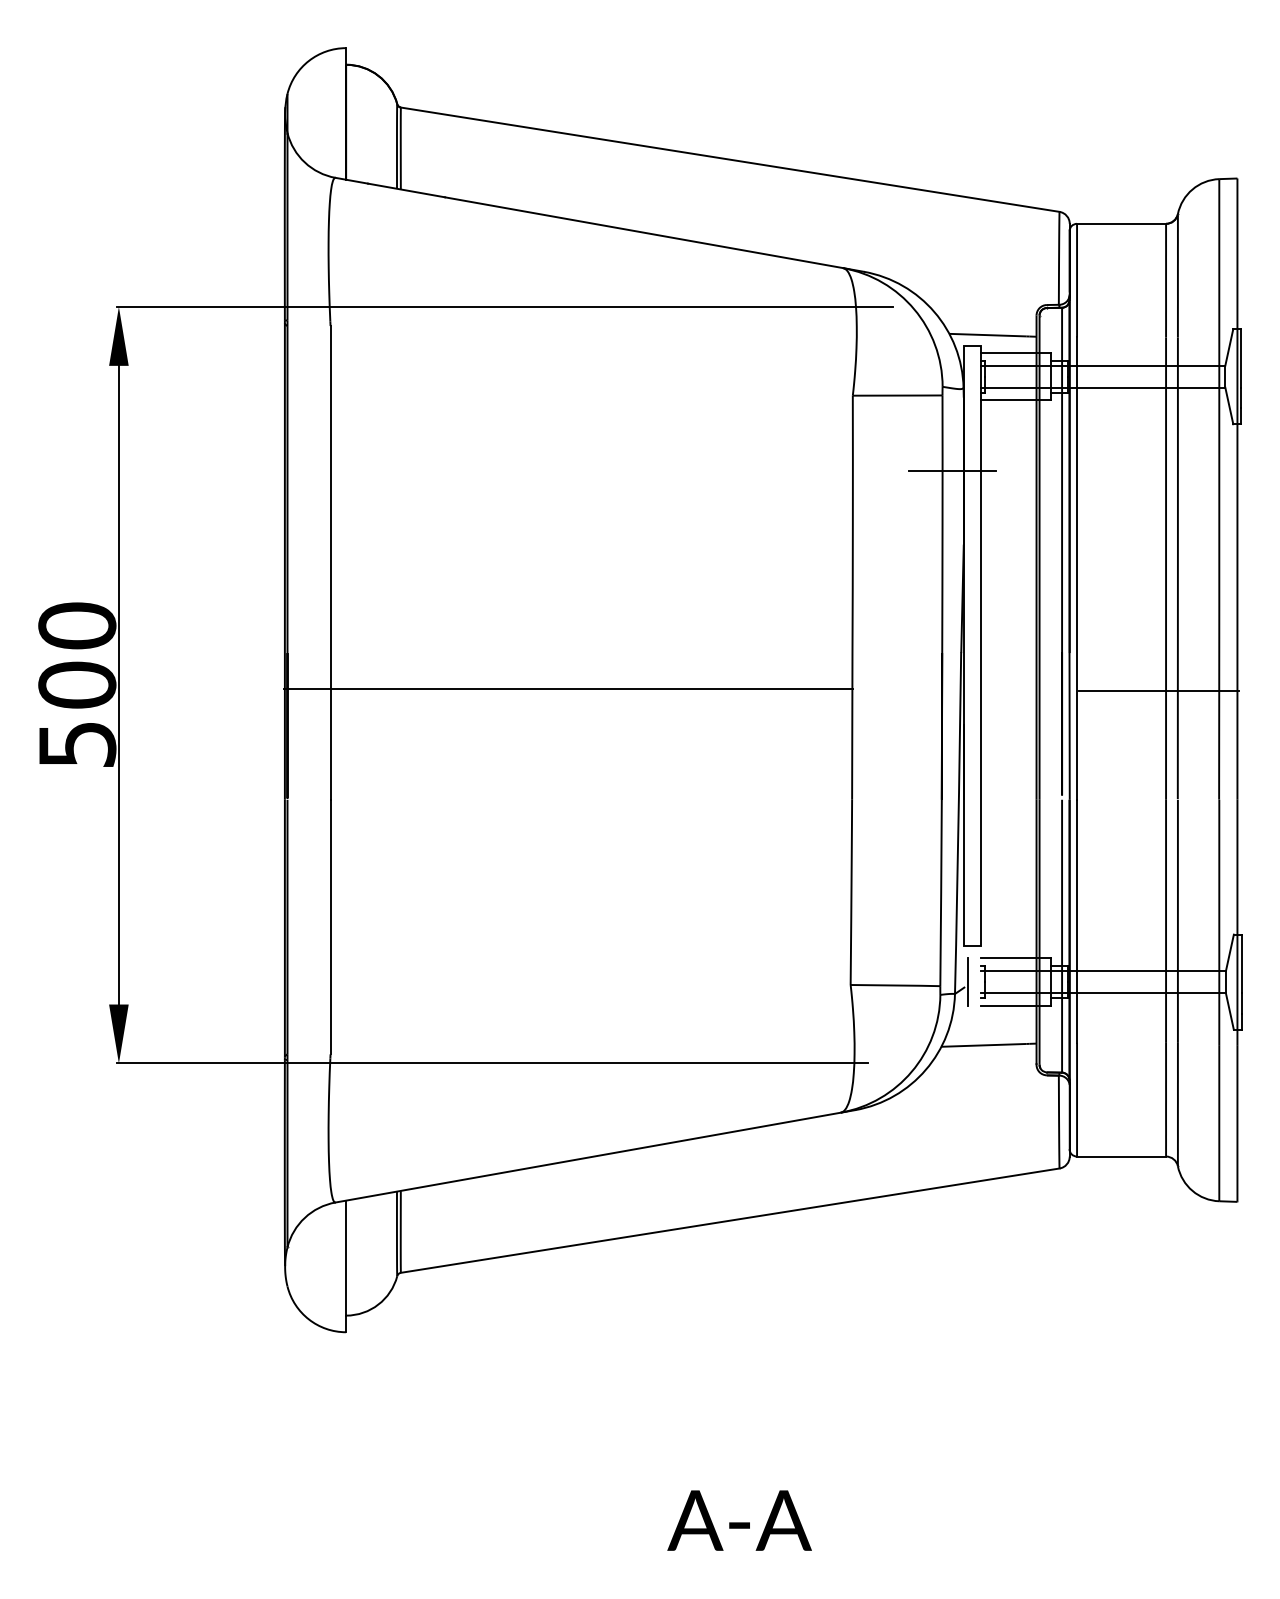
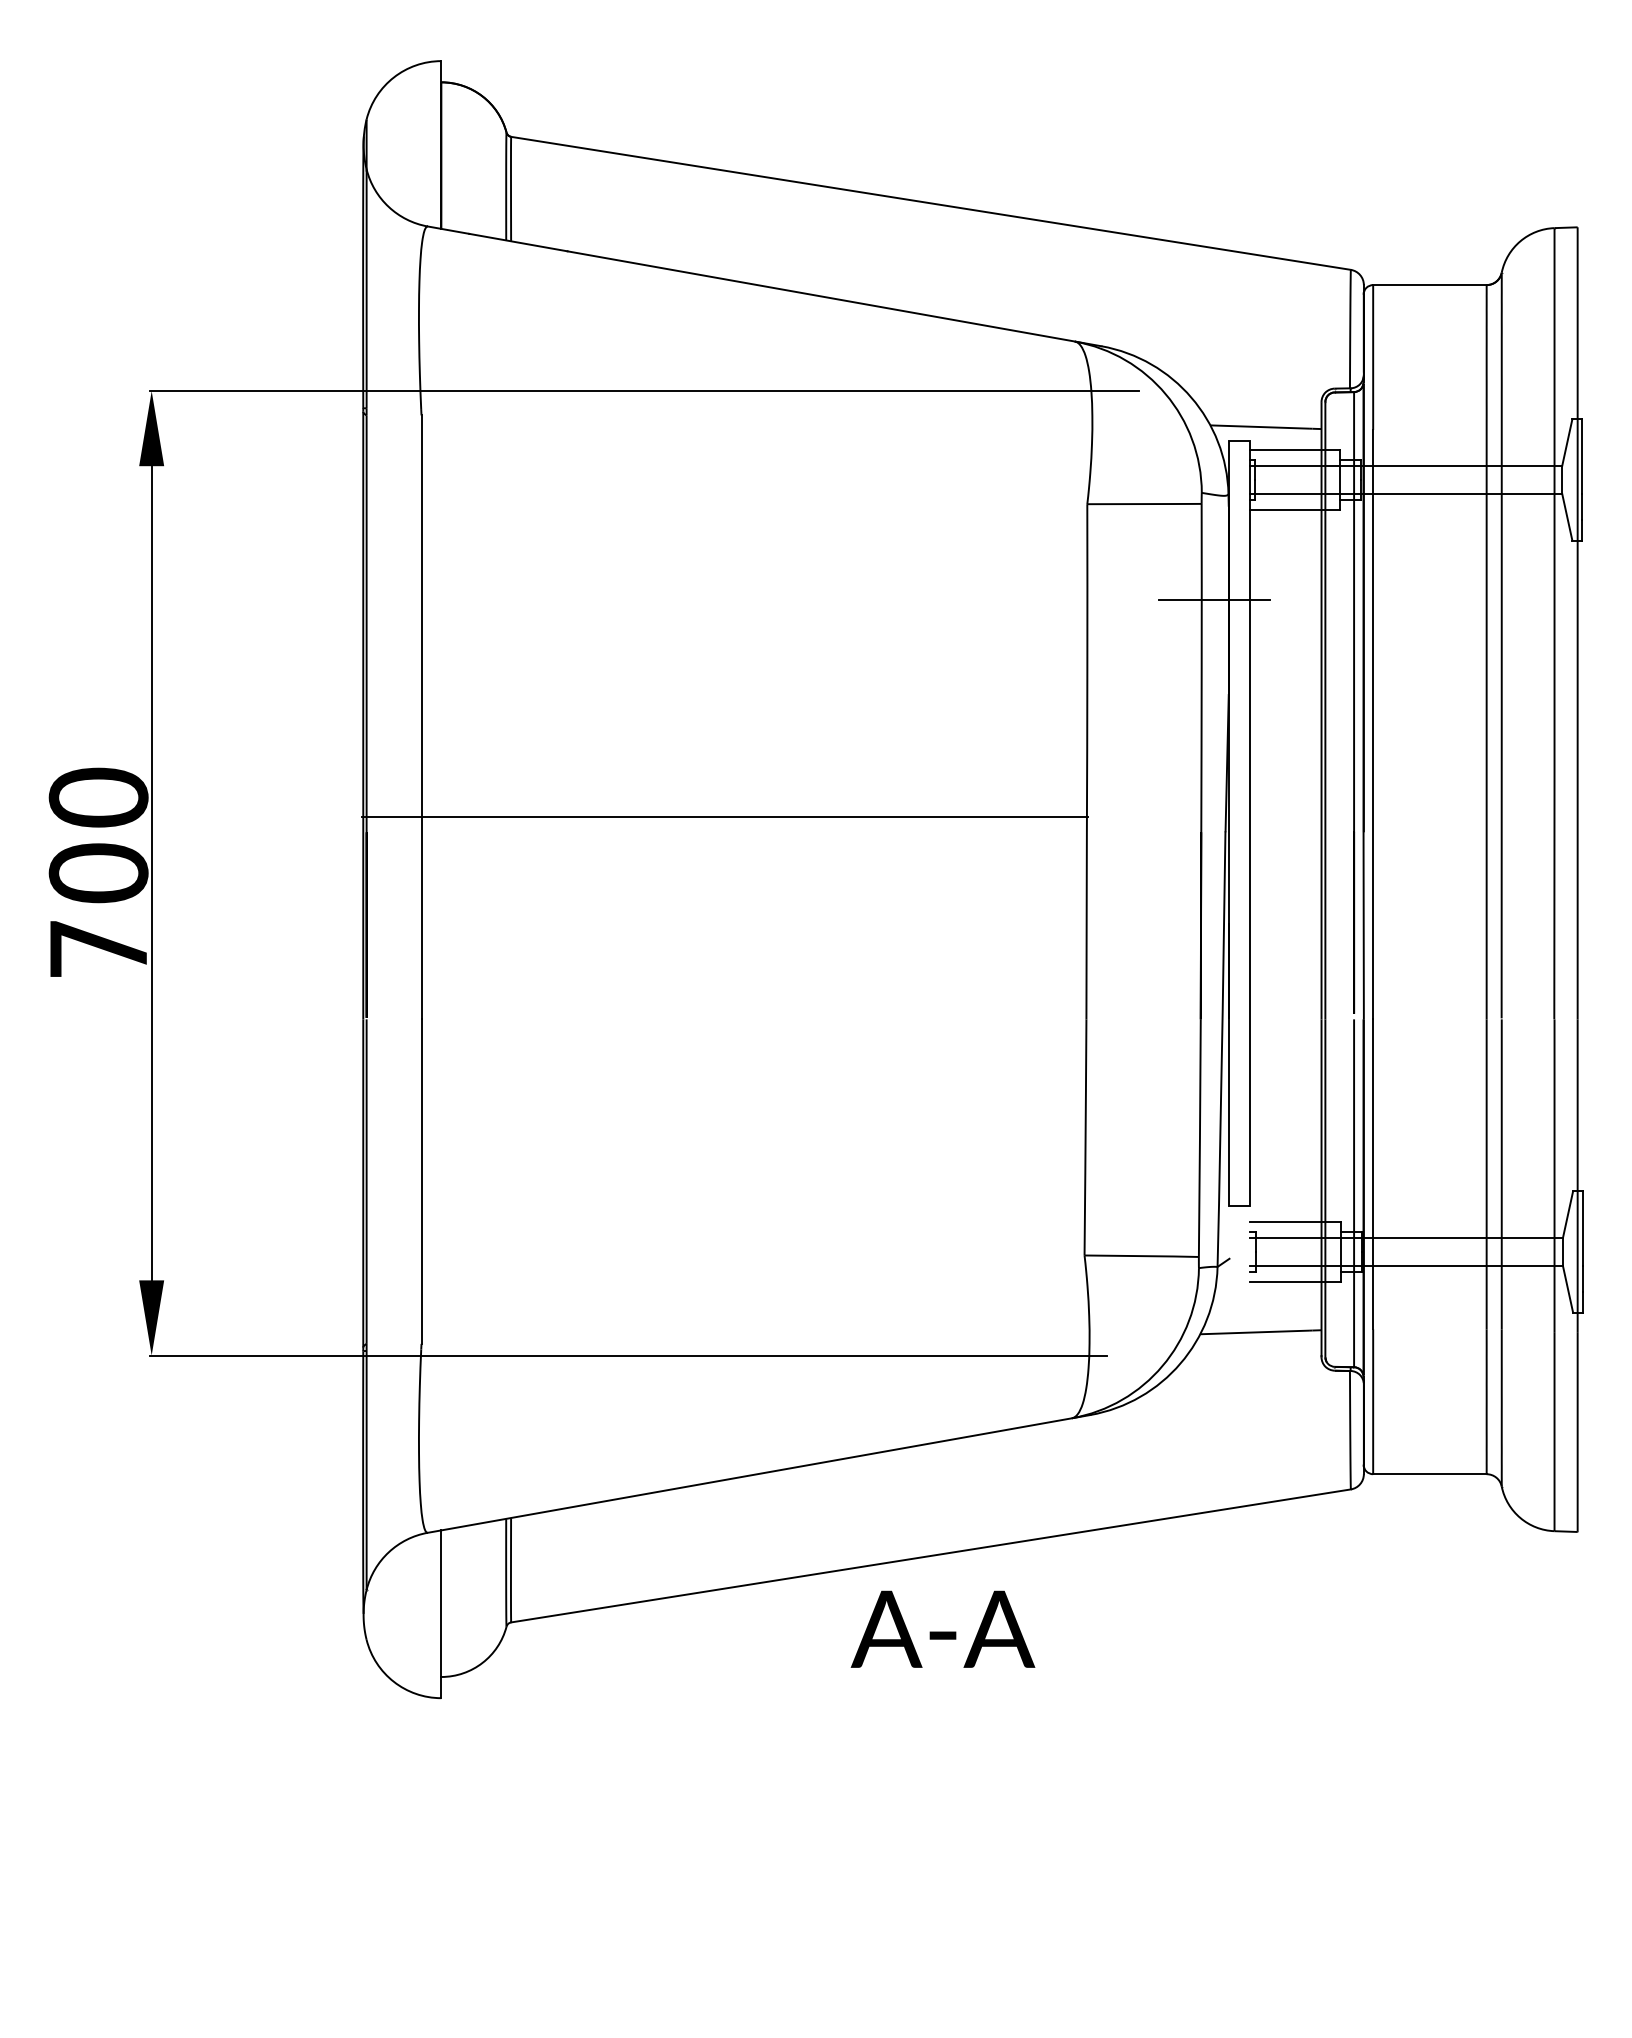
line: (568, 688) -> (724, 816), moved
line: (1158, 690) -> (1477, 880), removed
text: (77, 744) -> (99, 949), 500 -> 700
line: (968, 981) -> (1234, 1251), removed
text: (739, 1519) -> (942, 1628), moved

